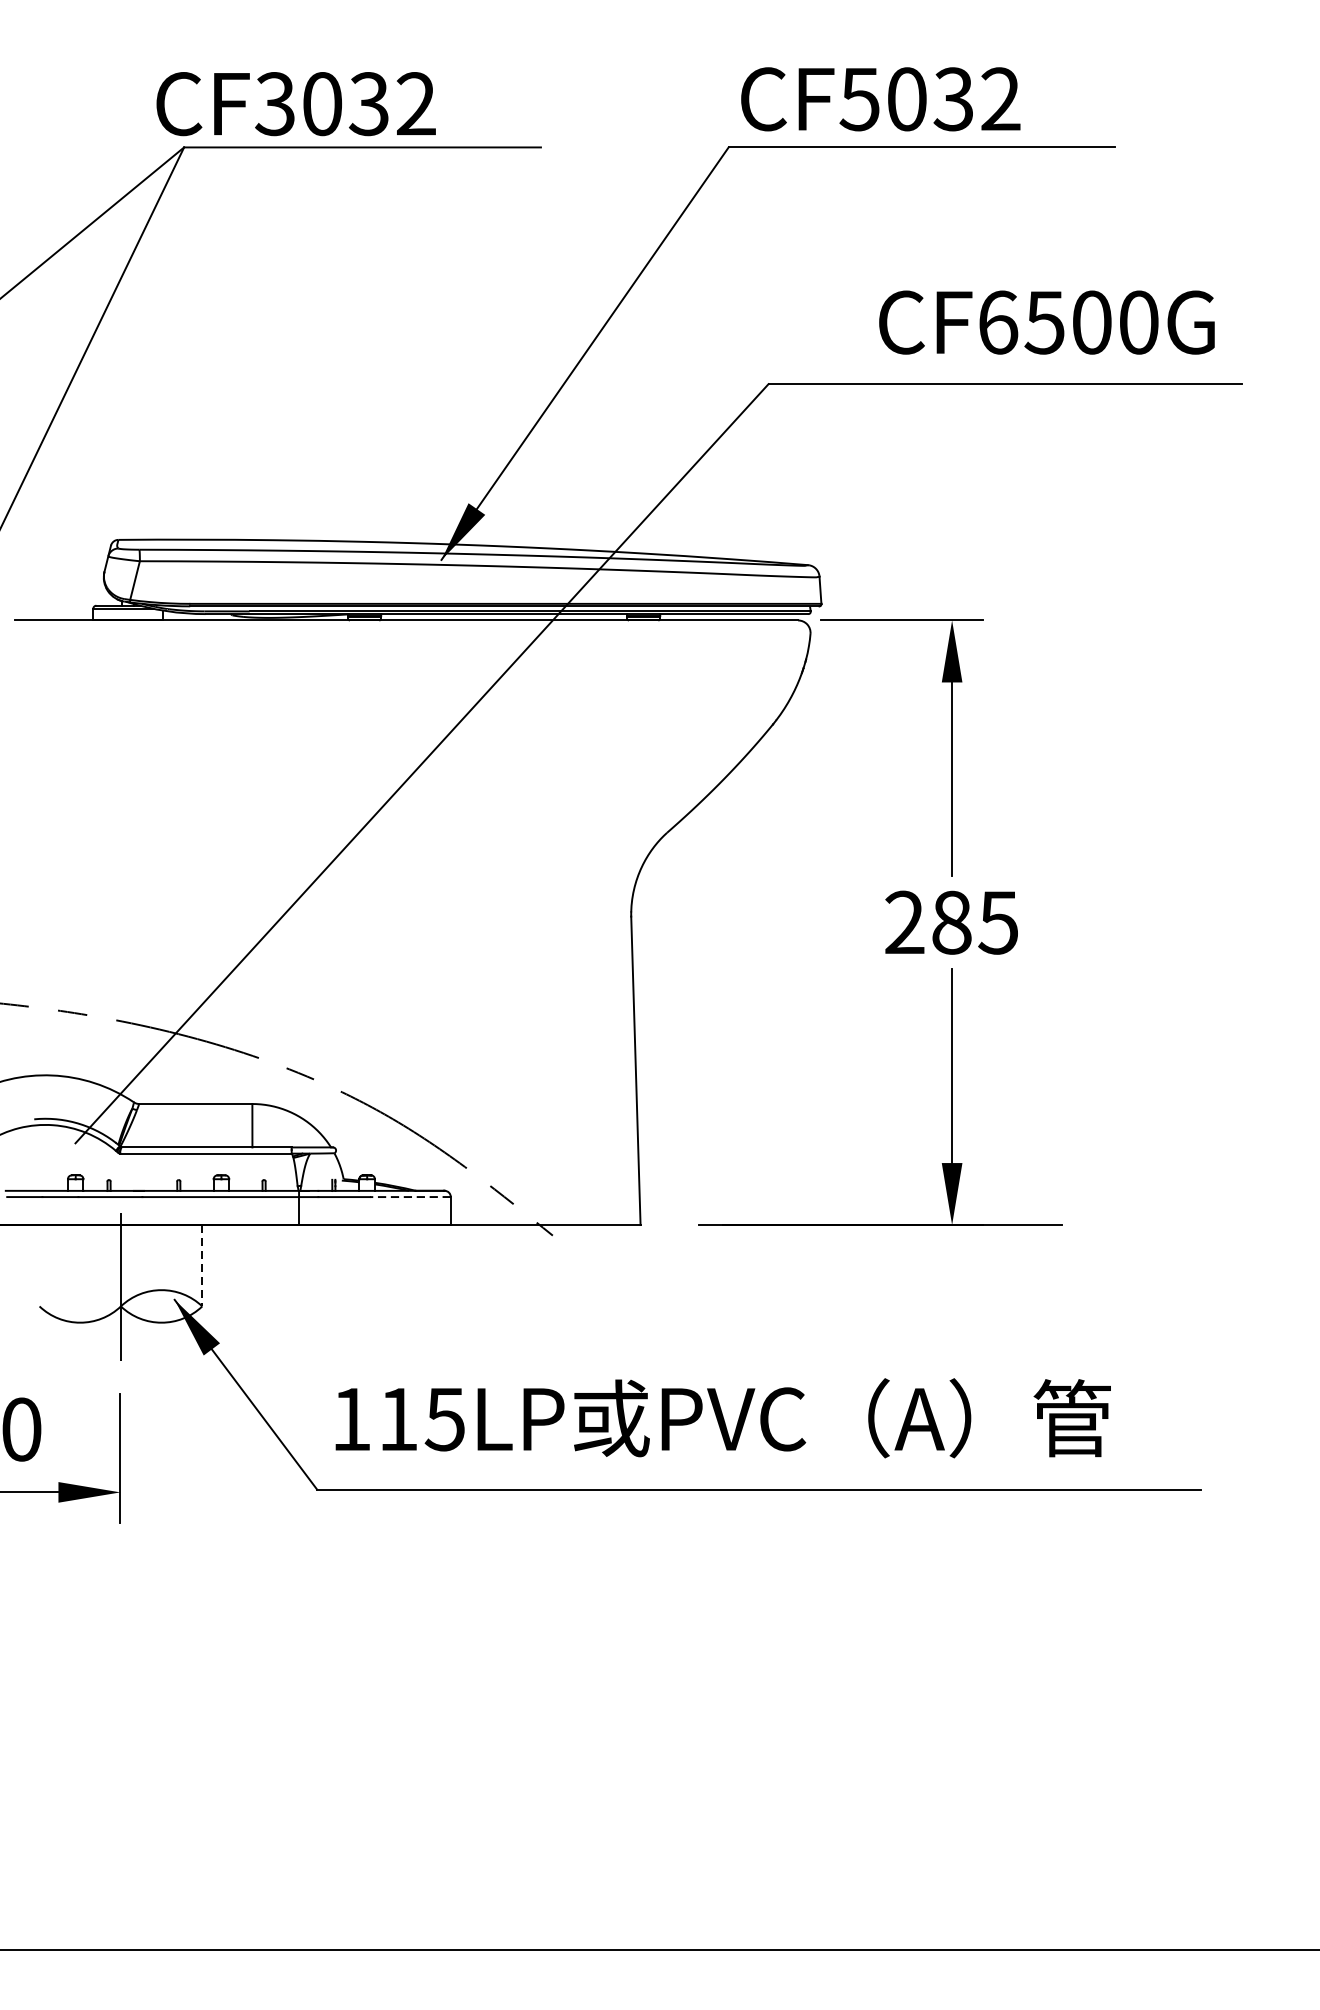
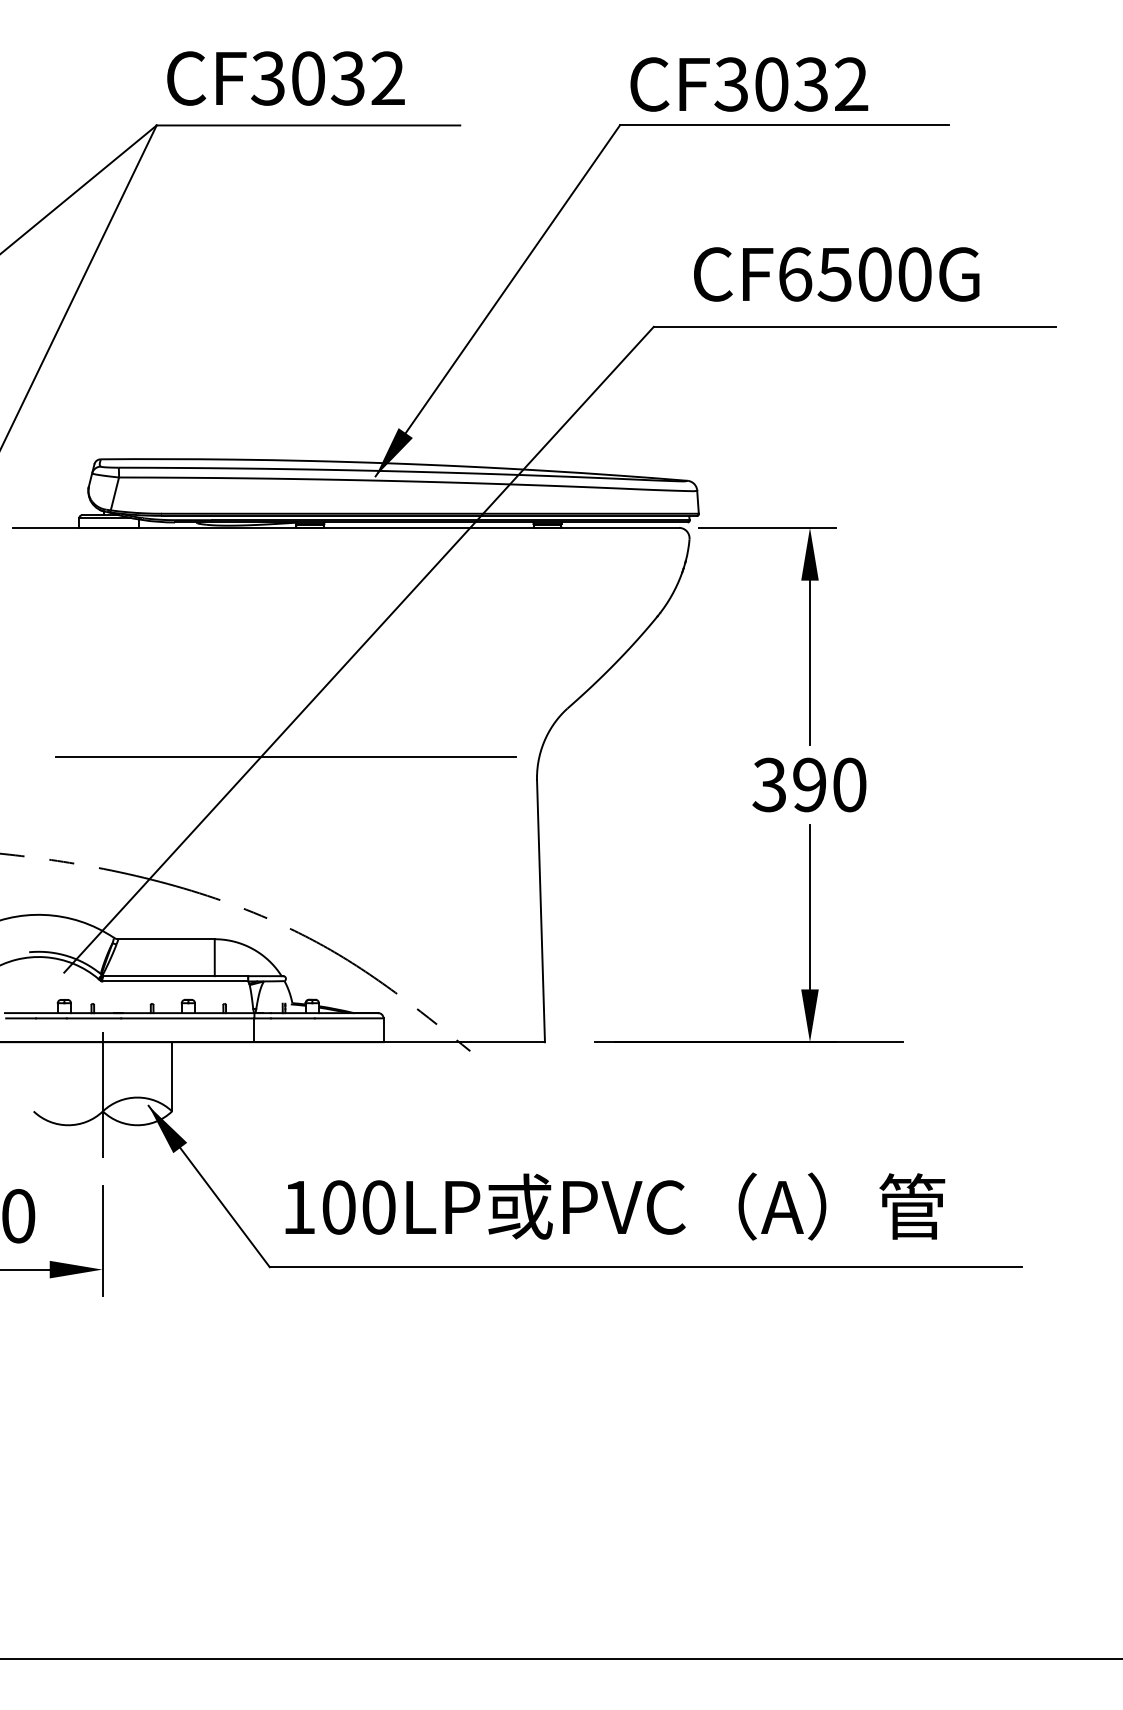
text: (859, 99) -> (731, 84), 5032 -> 3032
text: (295, 103) -> (285, 78), moved
text: (1046, 322) -> (836, 274), moved
line: (336, 890) -> (286, 757), added
text: (951, 922) -> (809, 784), 285 -> 390
line: (409, 1197) -> (348, 1018), dashed -> solid
line: (202, 1265) -> (172, 1076), dashed -> solid
text: (421, 1419) -> (358, 1207), 115LP -> 100LP

